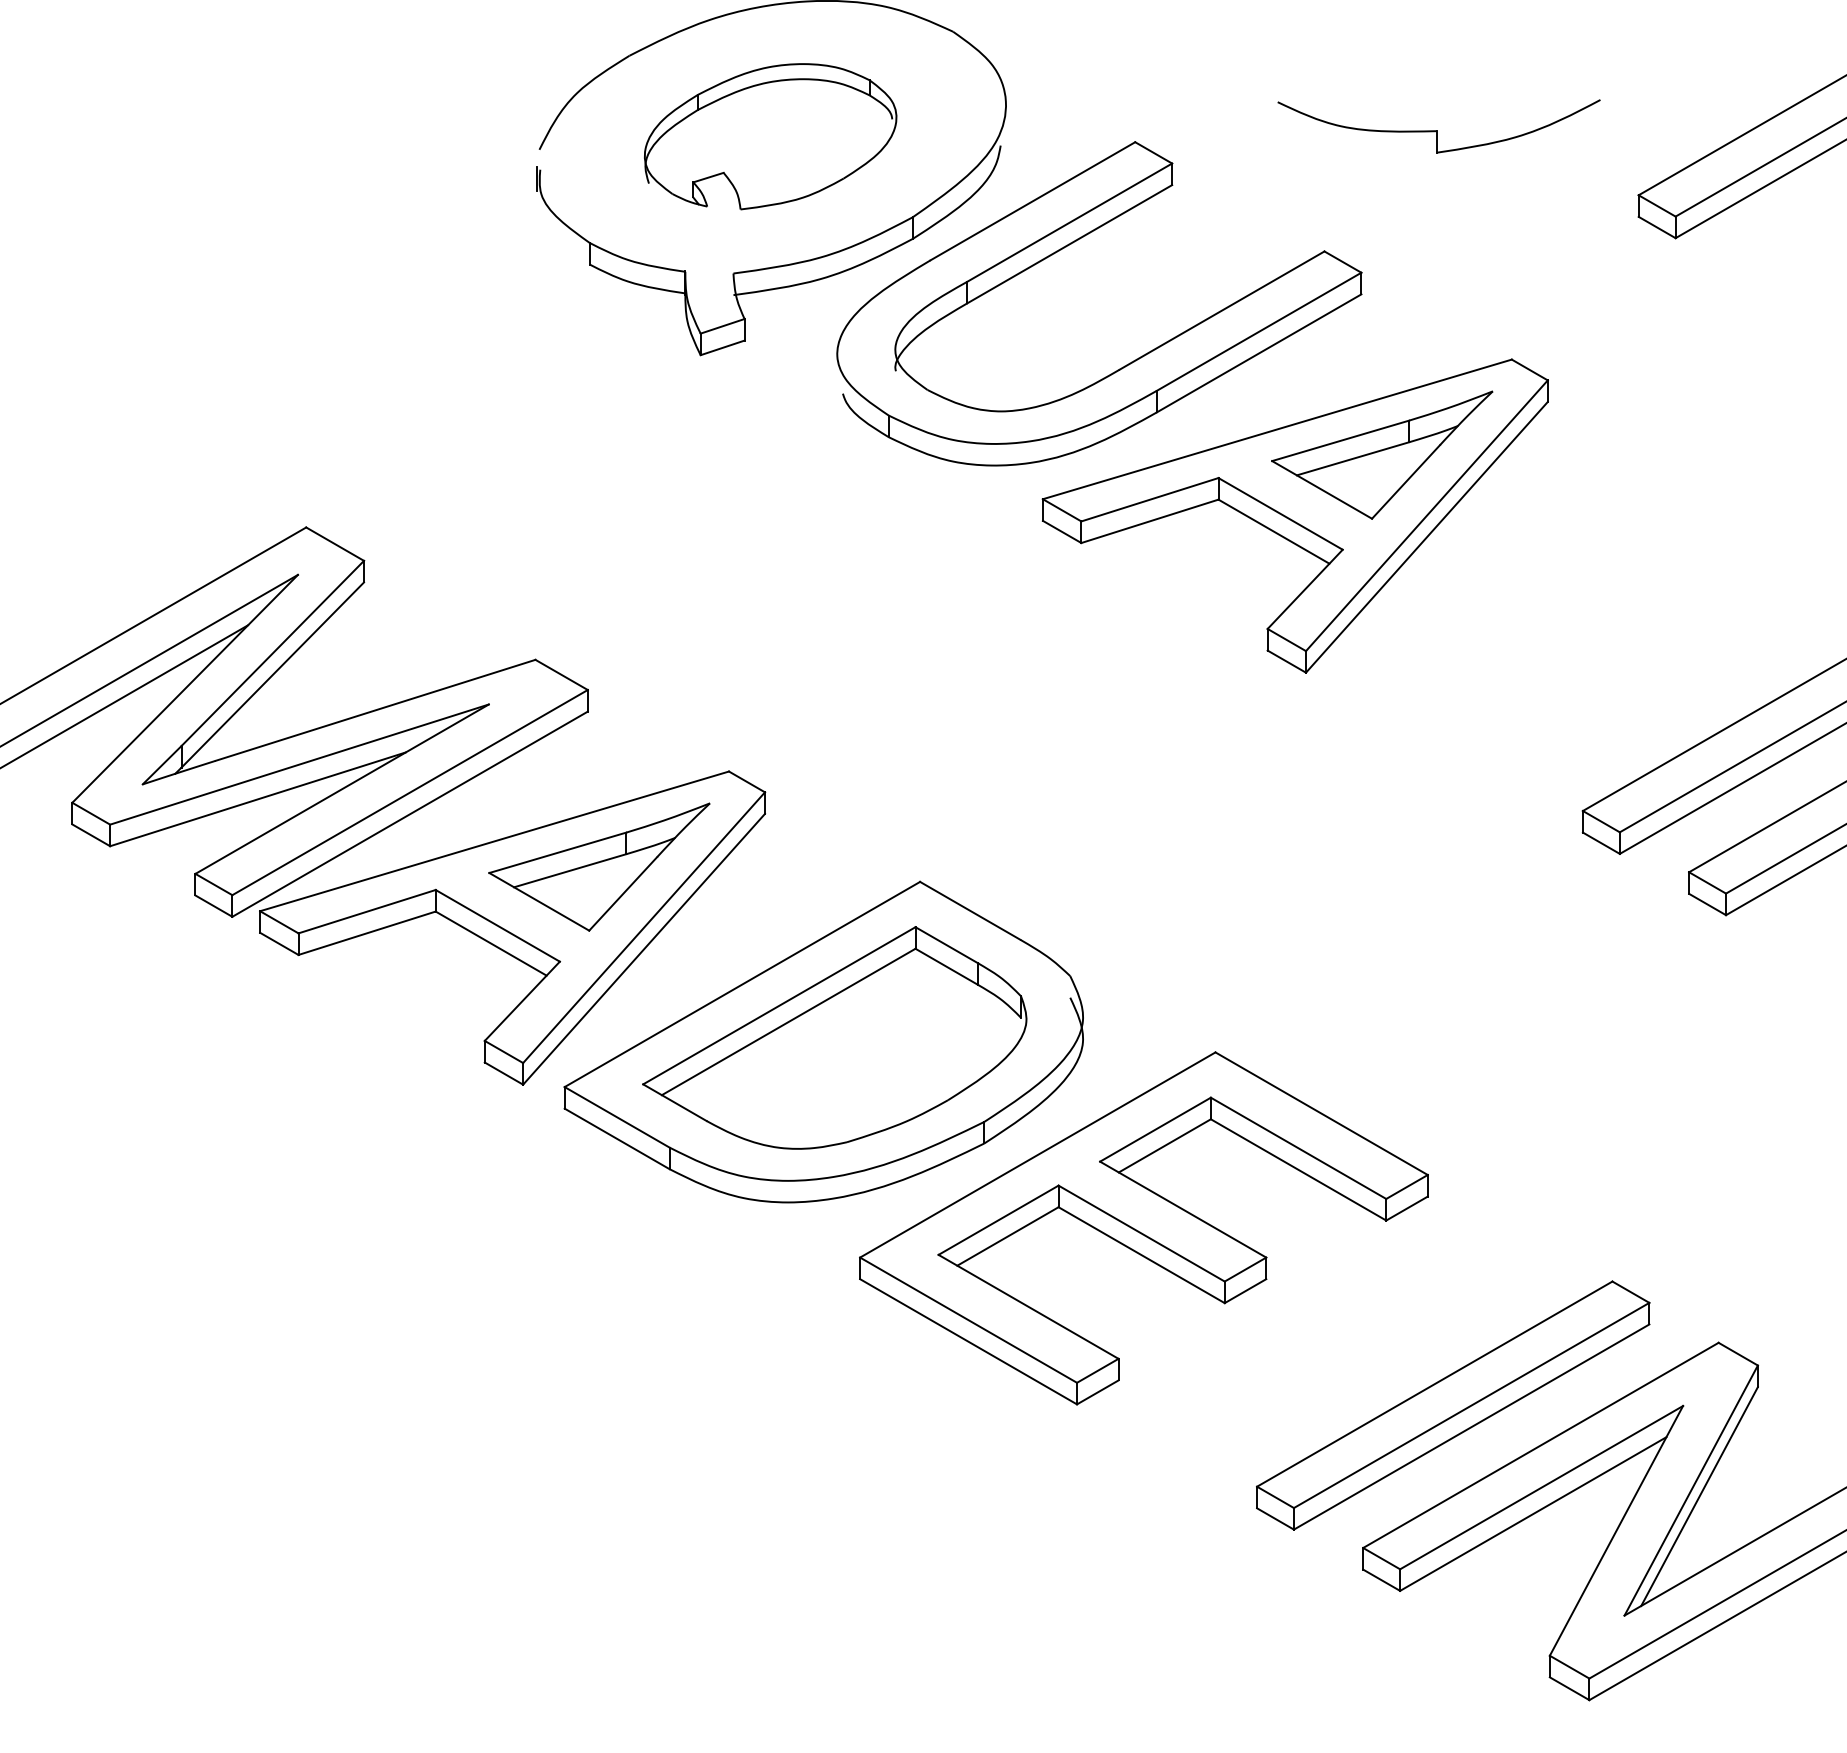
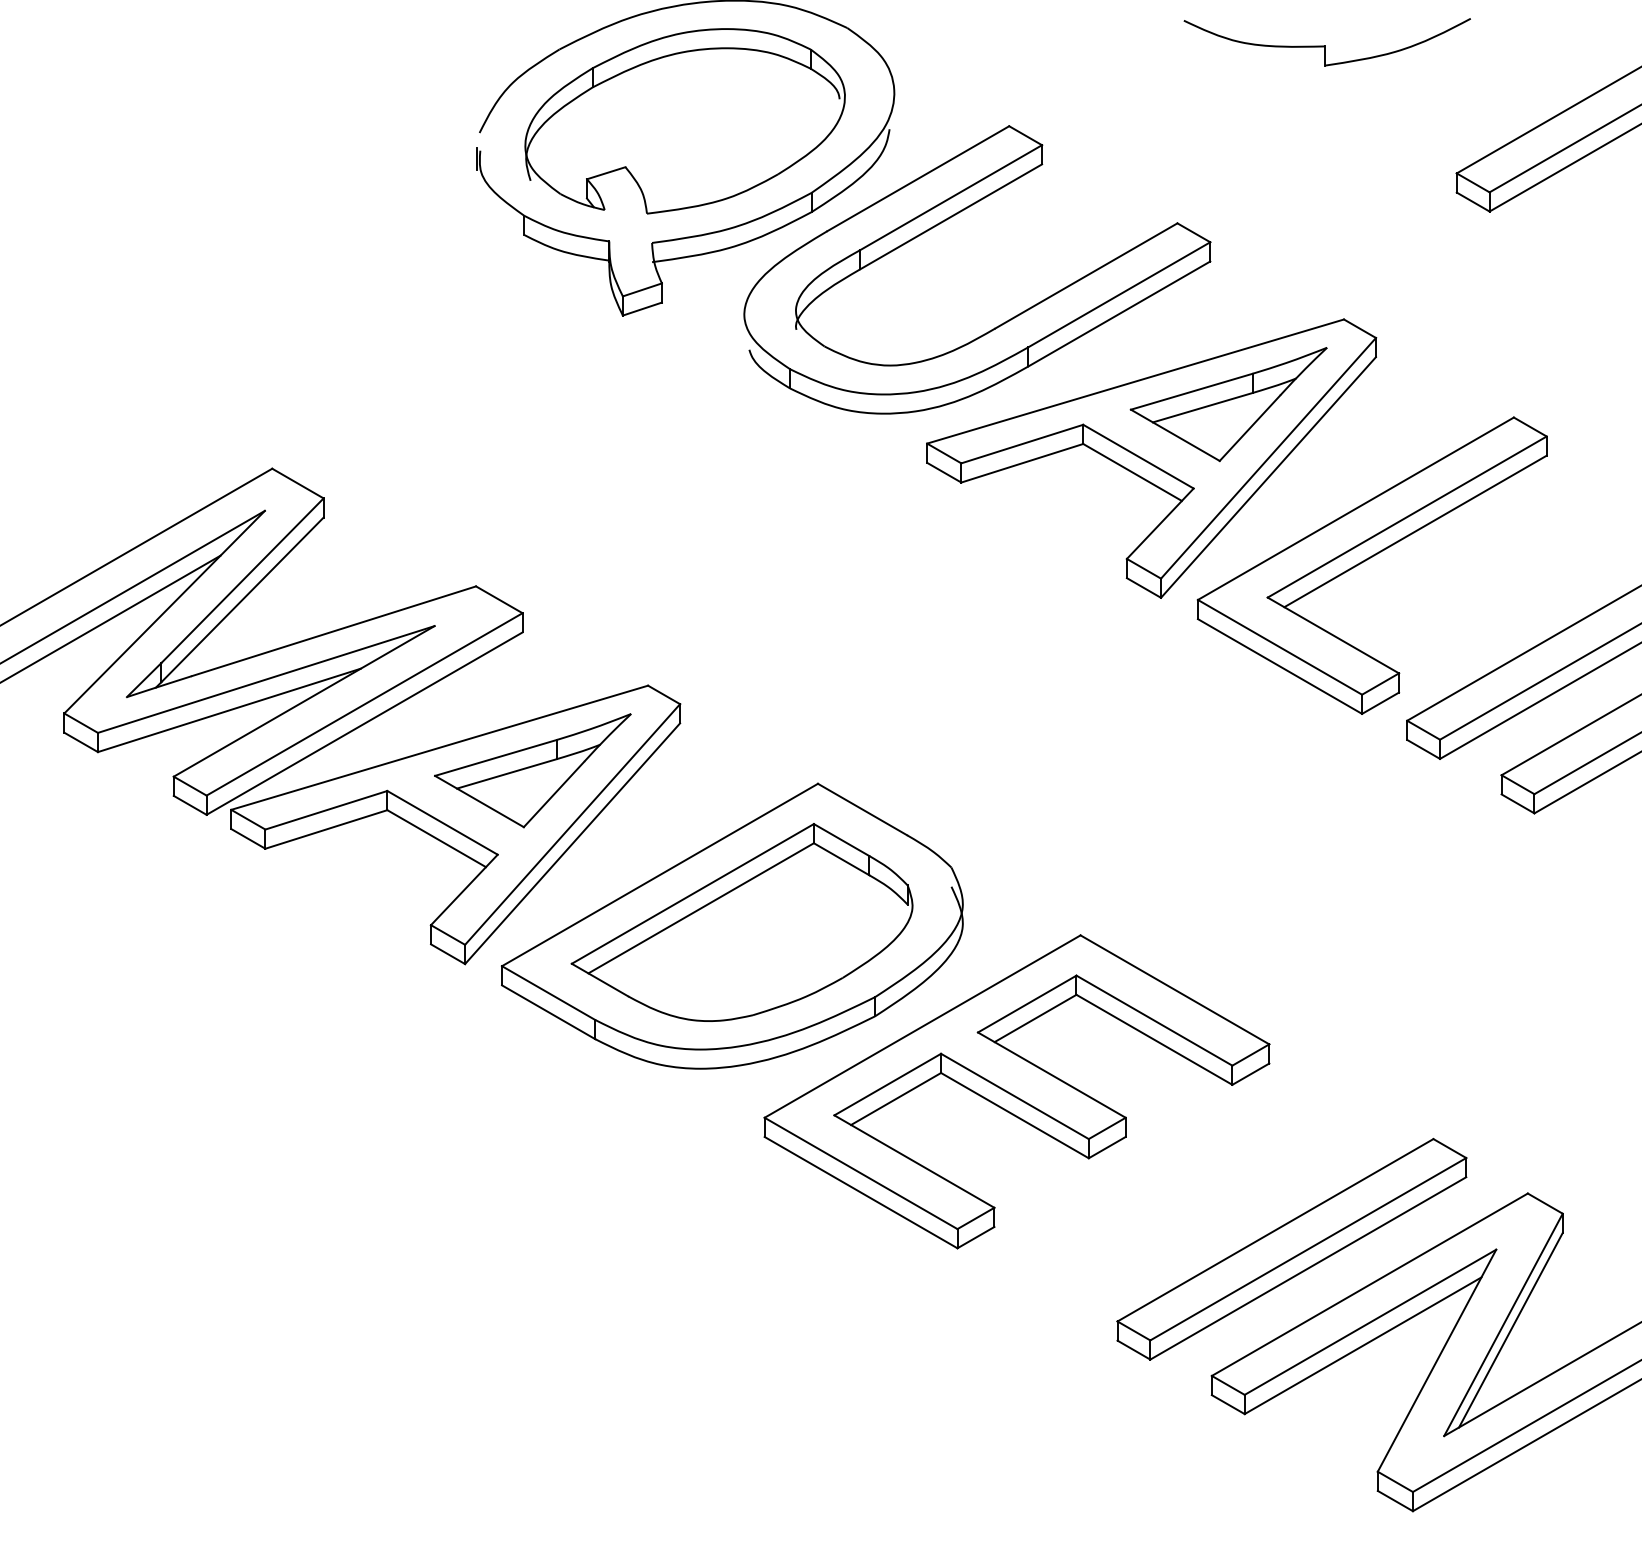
part: (1438, 126) -> (1326, 42), moved
part: (769, 136) -> (684, 121), size x1.43
part: (1540, 629) -> (1369, 559), added

